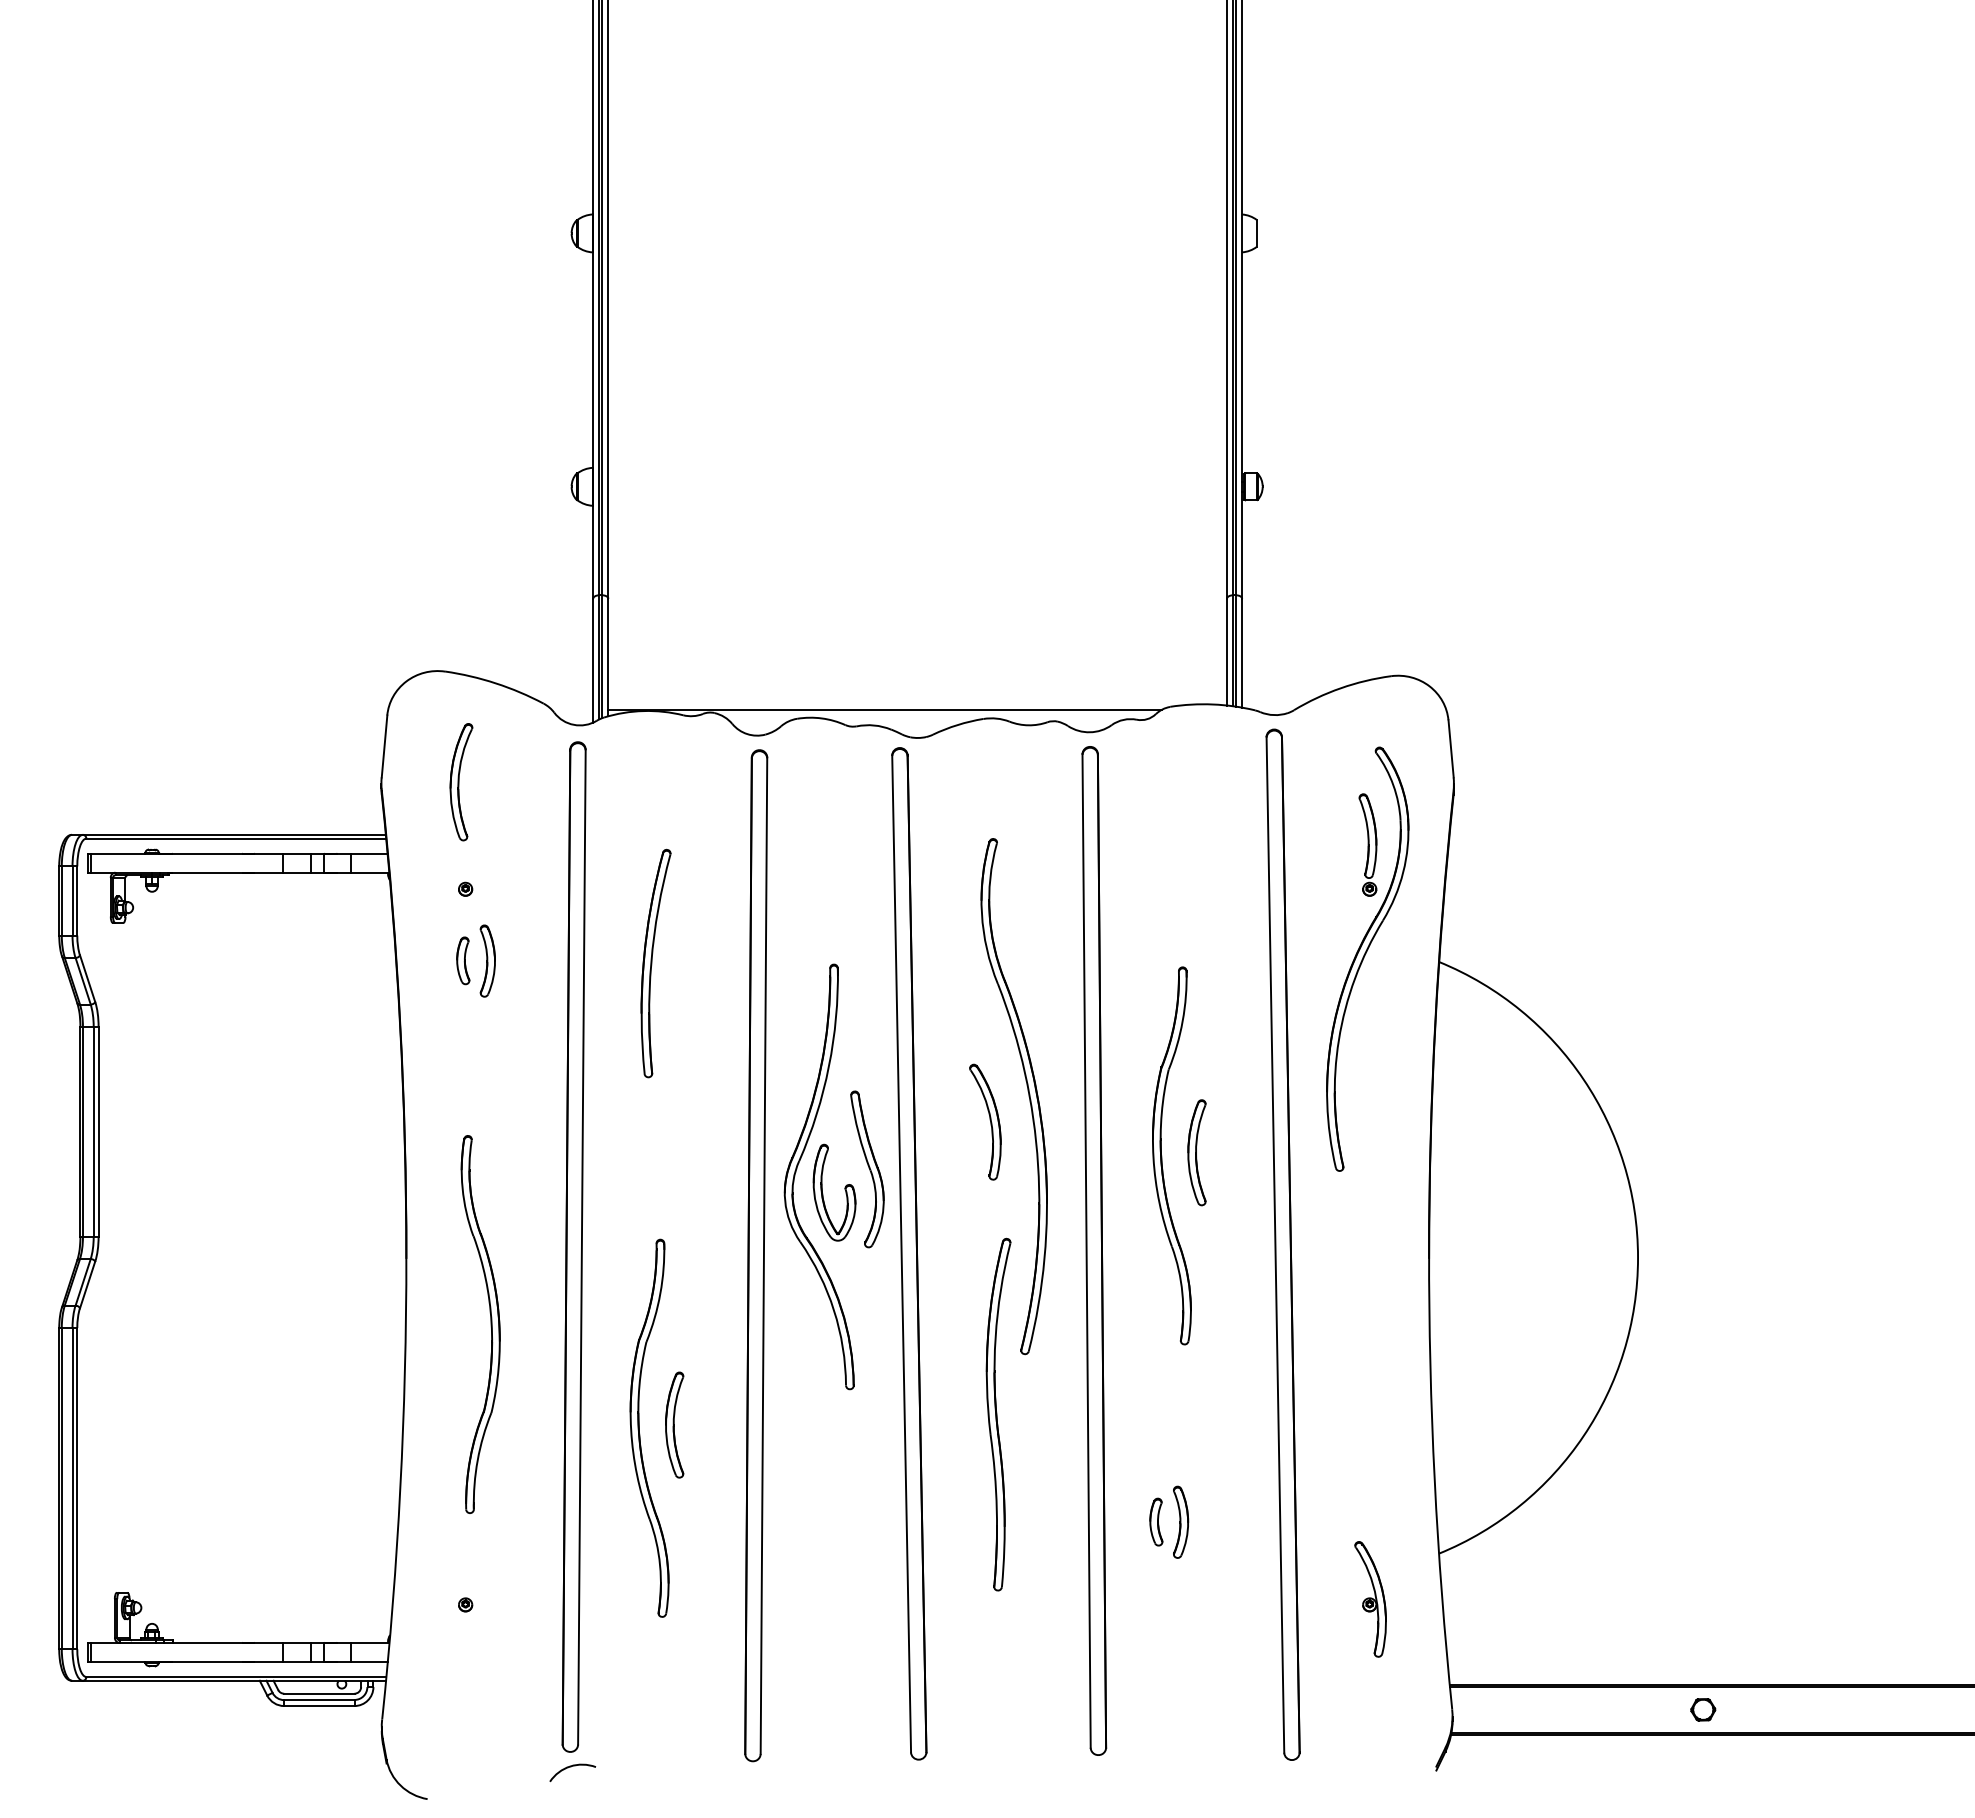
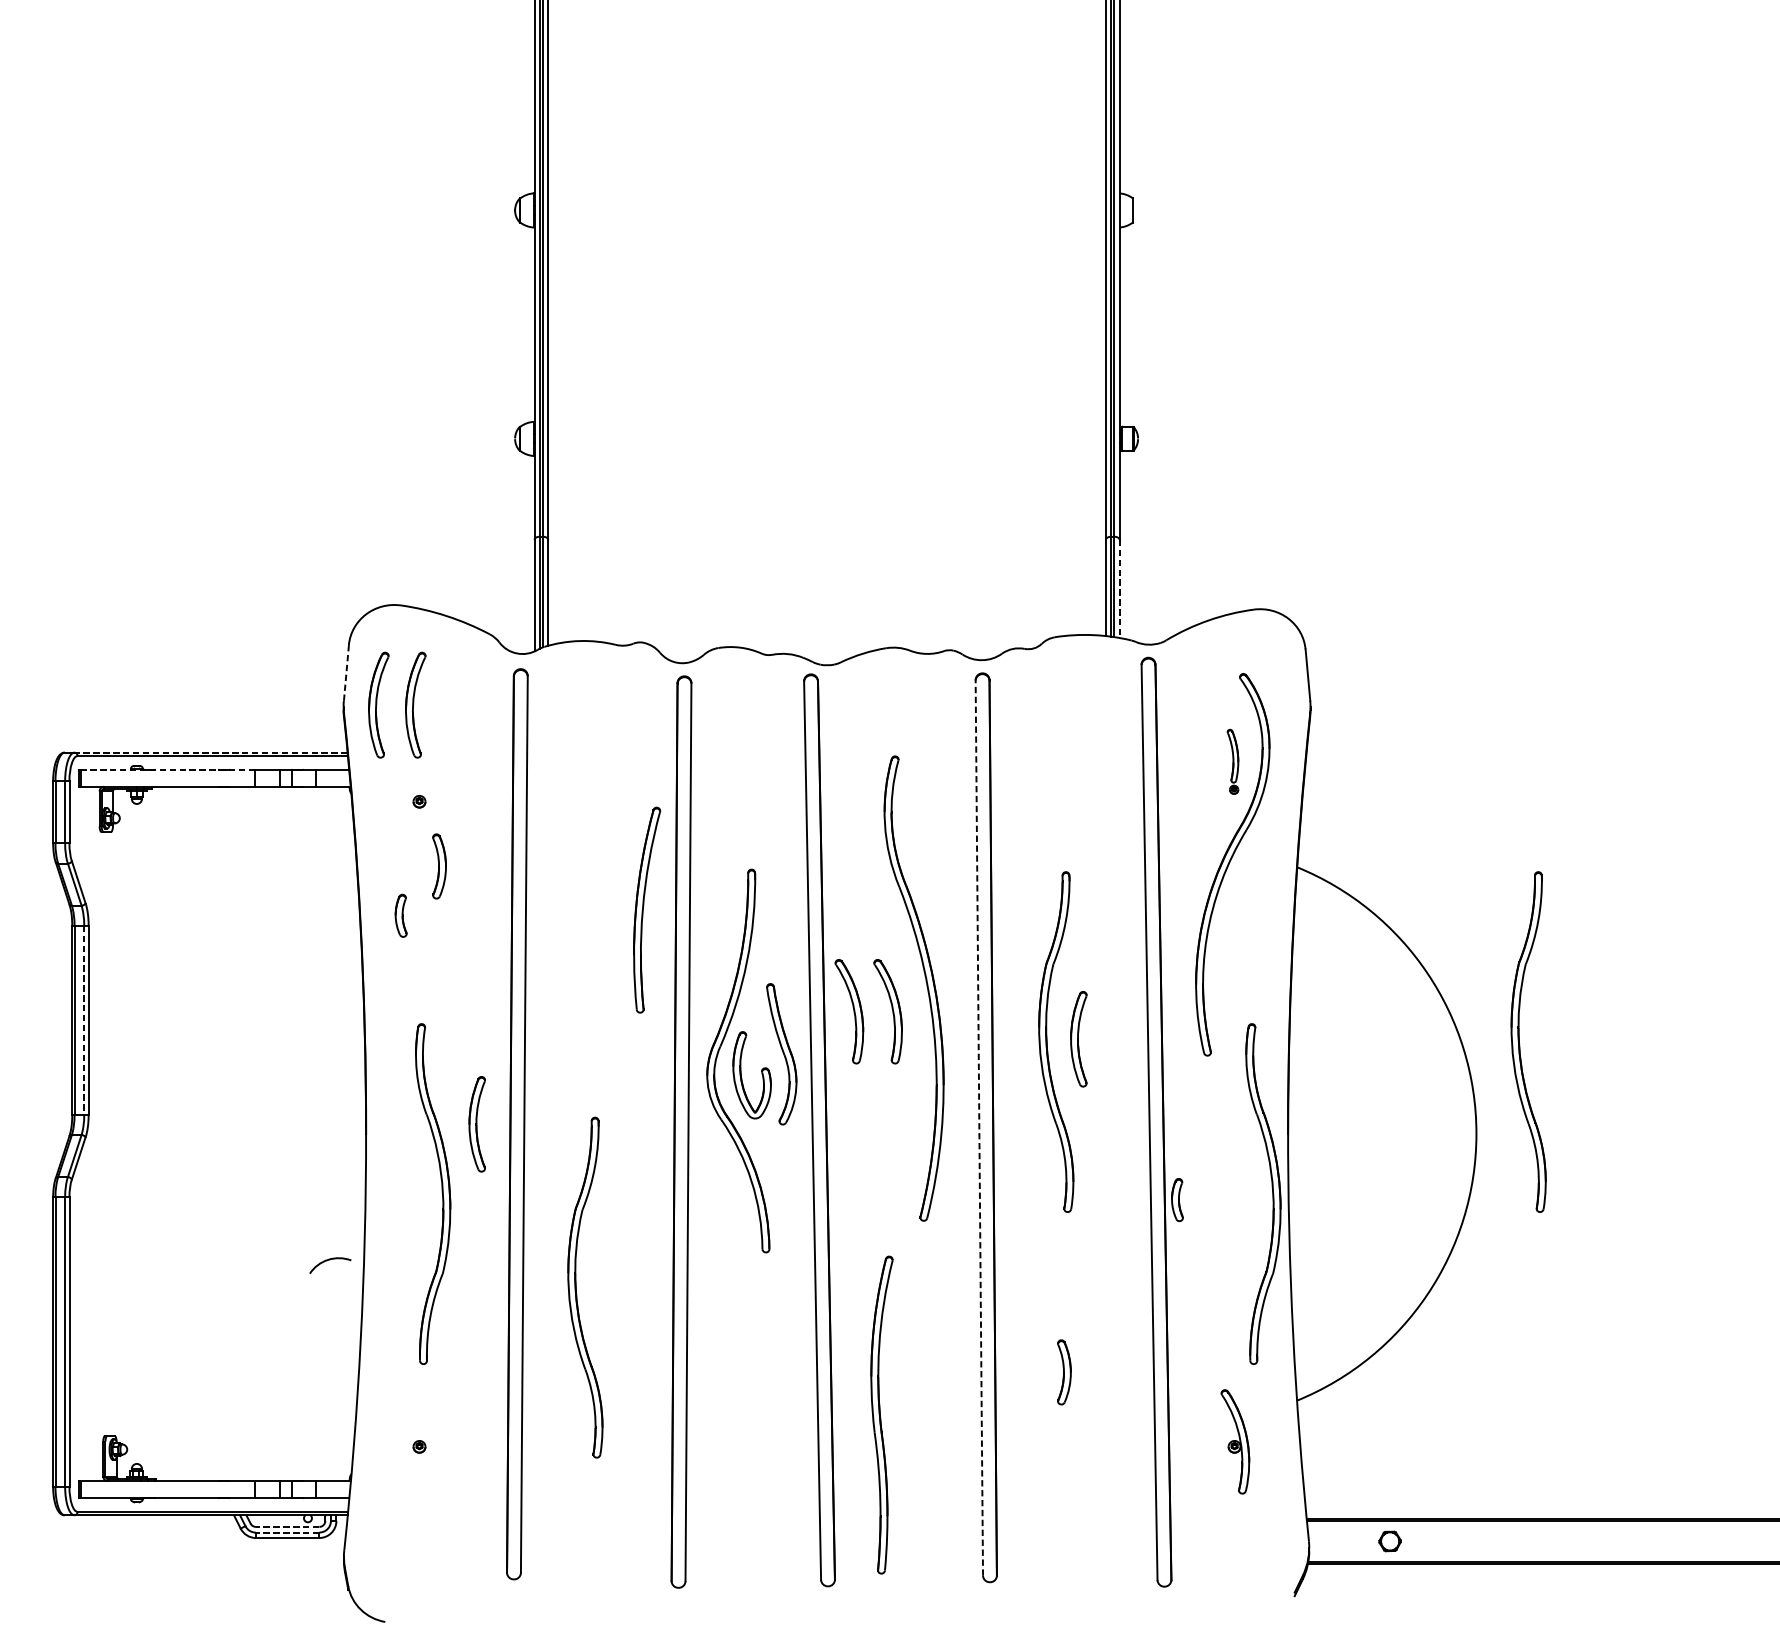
line: (1242, 653) -> (1119, 589), solid -> dashed
line: (884, 709) -> (797, 639), removed
line: (384, 746) -> (346, 673), solid -> dashed
part: (420, 782) -> (378, 705), added
line: (234, 834) -> (211, 752), solid -> dashed
part: (1367, 844) -> (1232, 761), size x0.7
line: (186, 853) -> (167, 769), solid -> dashed
part: (463, 960) -> (401, 915), moved
part: (655, 963) -> (646, 910), moved
part: (942, 1121) -> (849, 1011), added
line: (93, 1131) -> (84, 1020), solid -> dashed
part: (1686, 1156) -> (1520, 1042), added
line: (1086, 1251) -> (979, 1128), solid -> dashed
part: (1411, 1324) -> (1272, 1194), added
part: (998, 1414) -> (881, 1414), moved
part: (674, 1424) -> (477, 1123), moved
part: (1156, 1521) -> (1177, 1199), moved
line: (318, 1693) -> (286, 1526), solid -> dashed
line: (318, 1699) -> (286, 1532), solid -> dashed
part: (1703, 1709) -> (1390, 1541), moved
curve: (571, 1767) -> (329, 1260), moved

